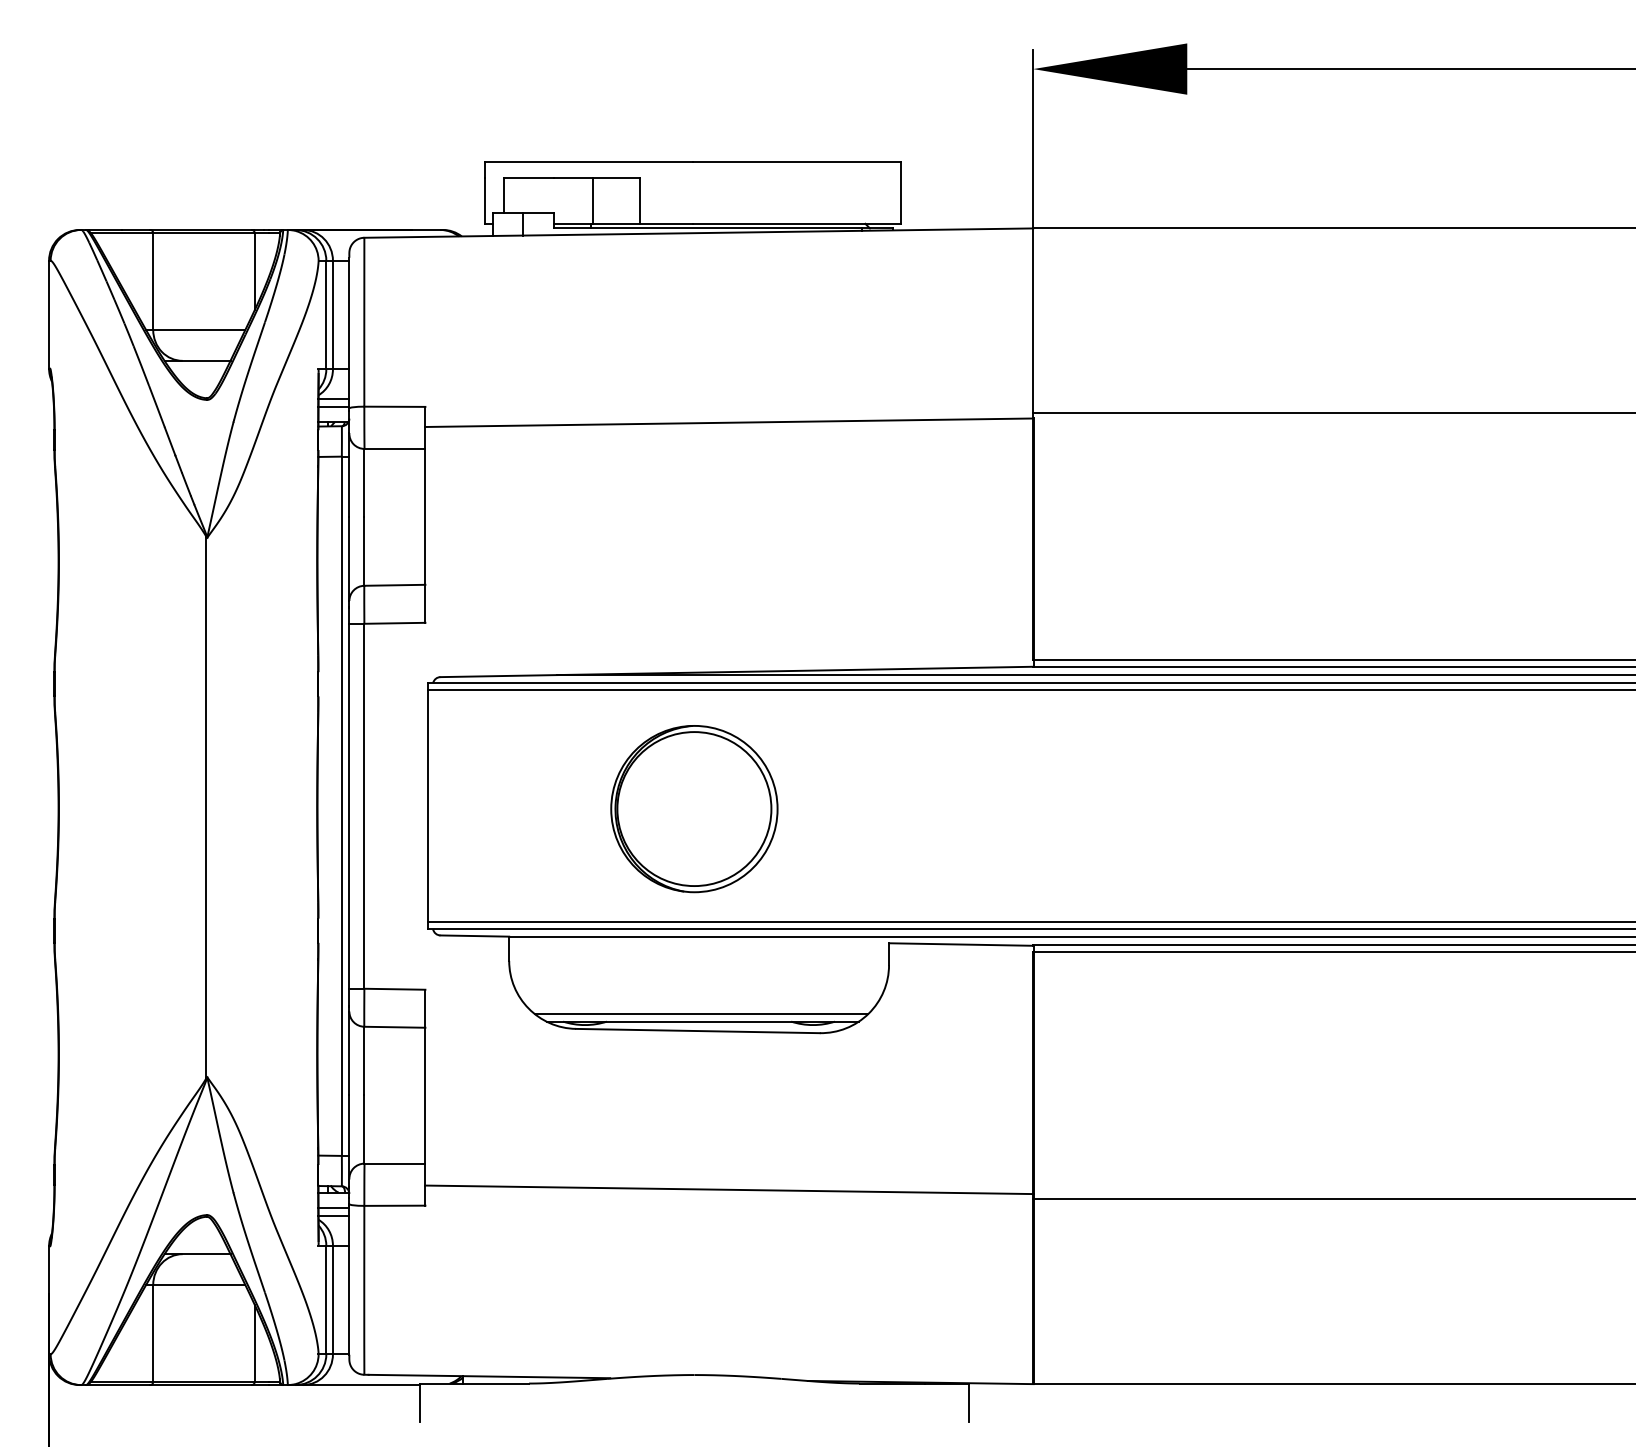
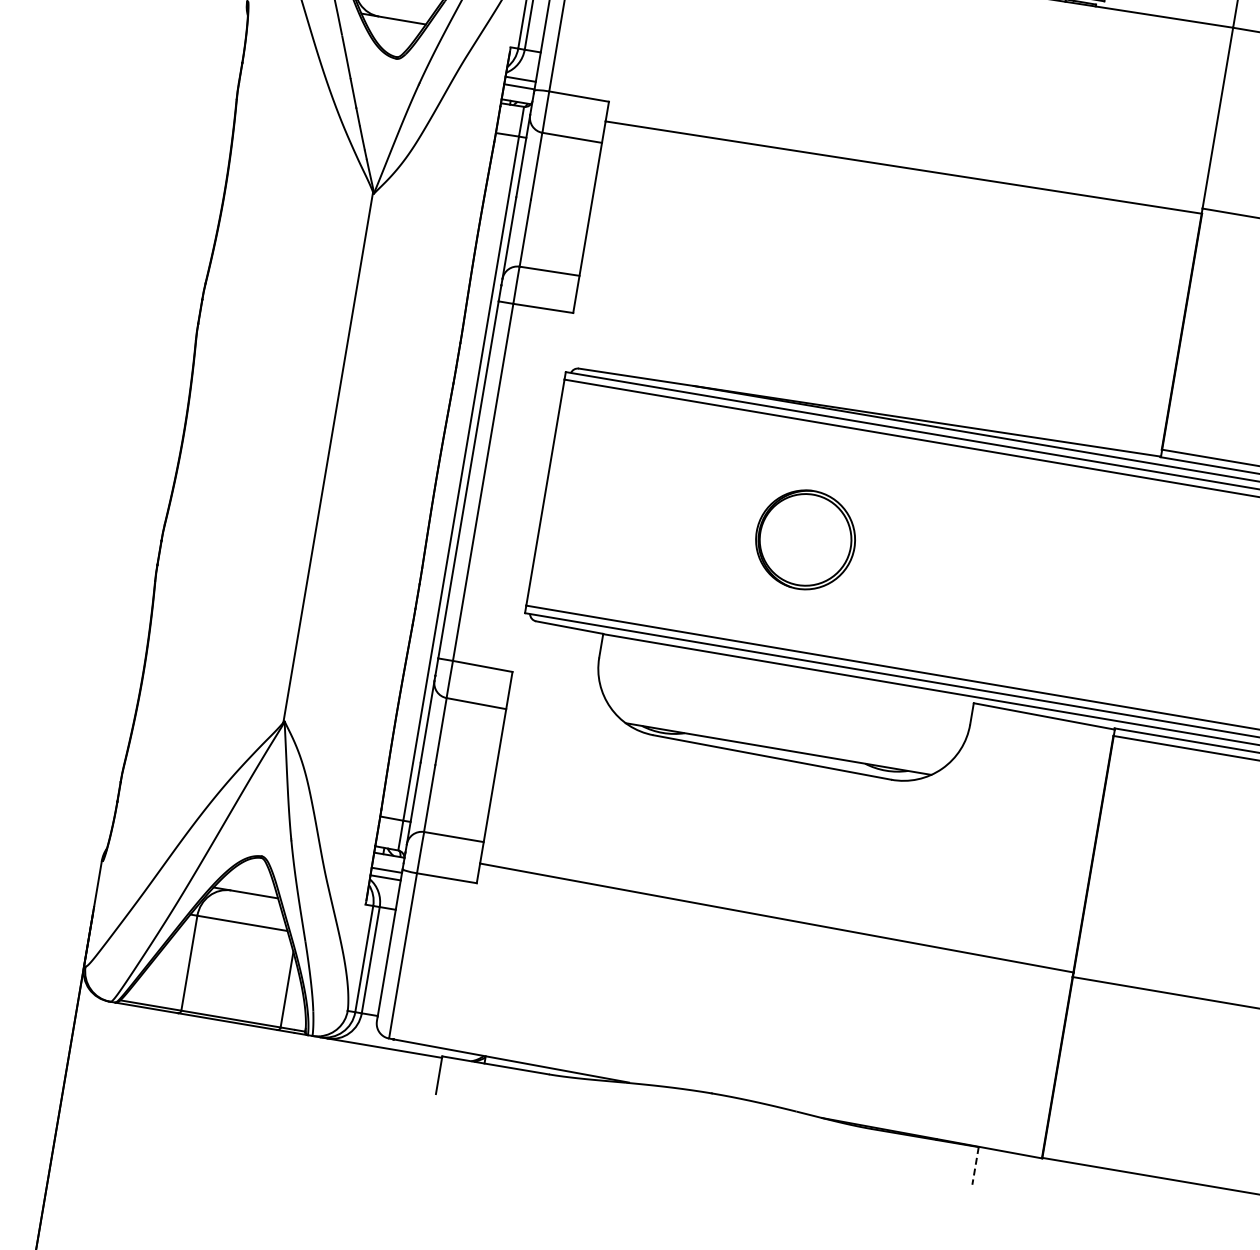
part: (694, 809) -> (805, 540), size x0.6
line: (701, 1013) -> (778, 740), removed
line: (968, 1403) -> (975, 1166), solid -> dashed

